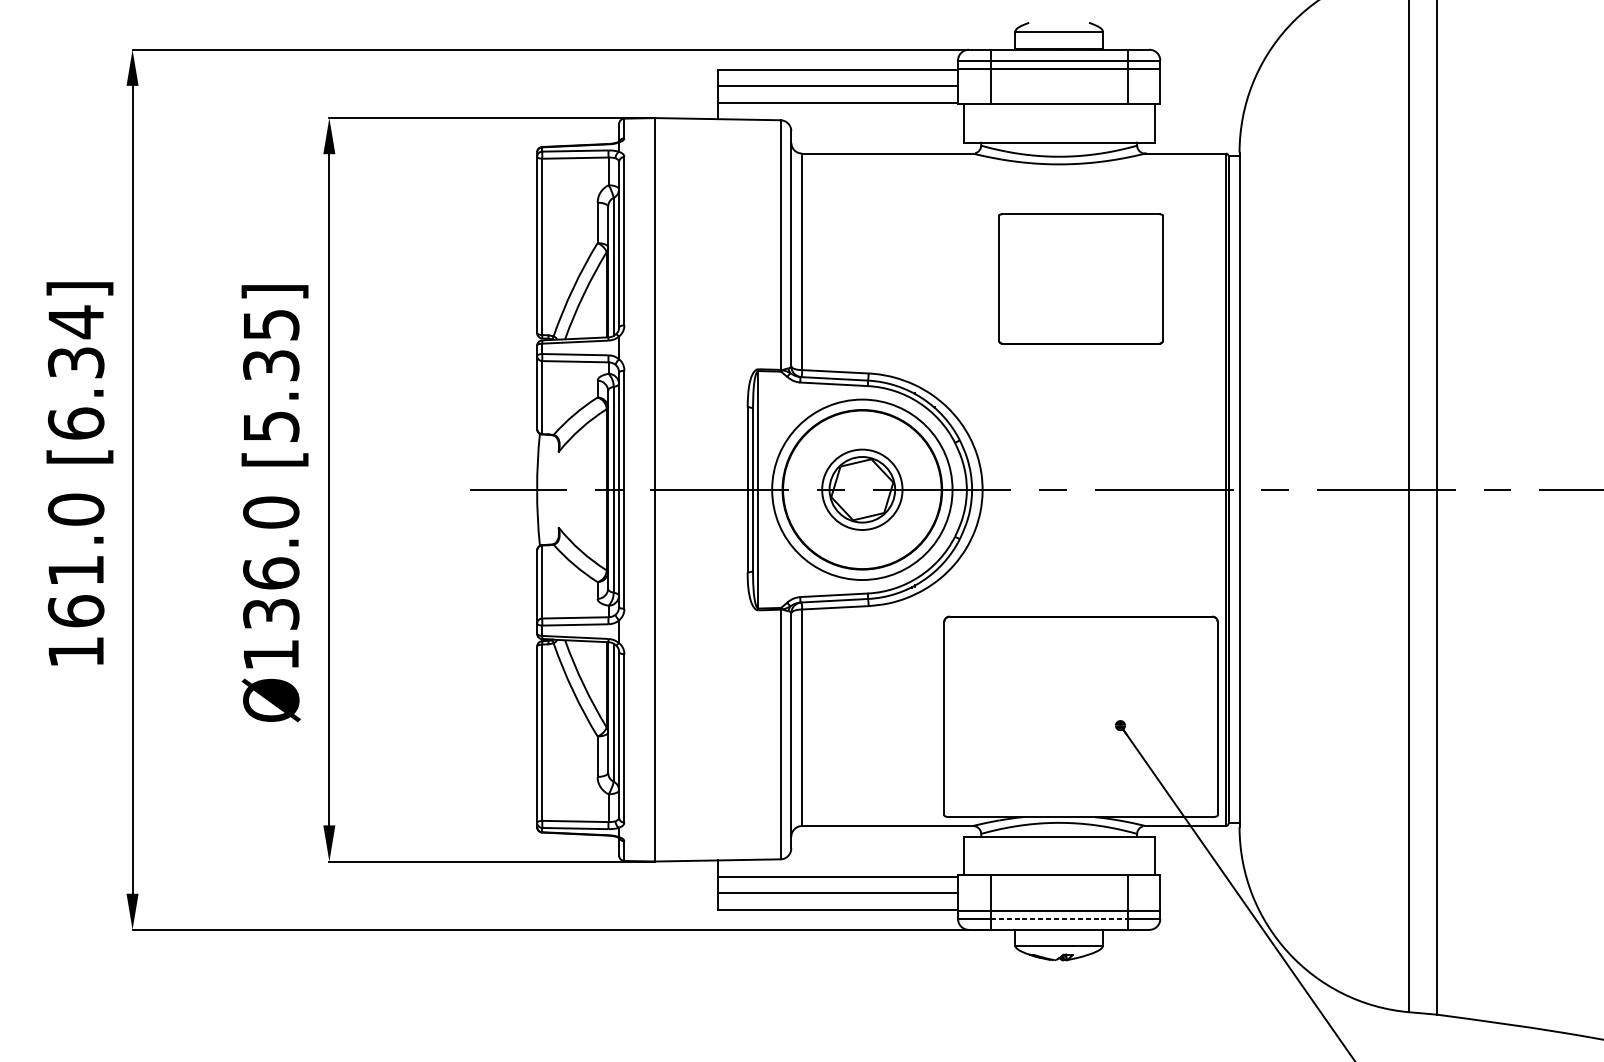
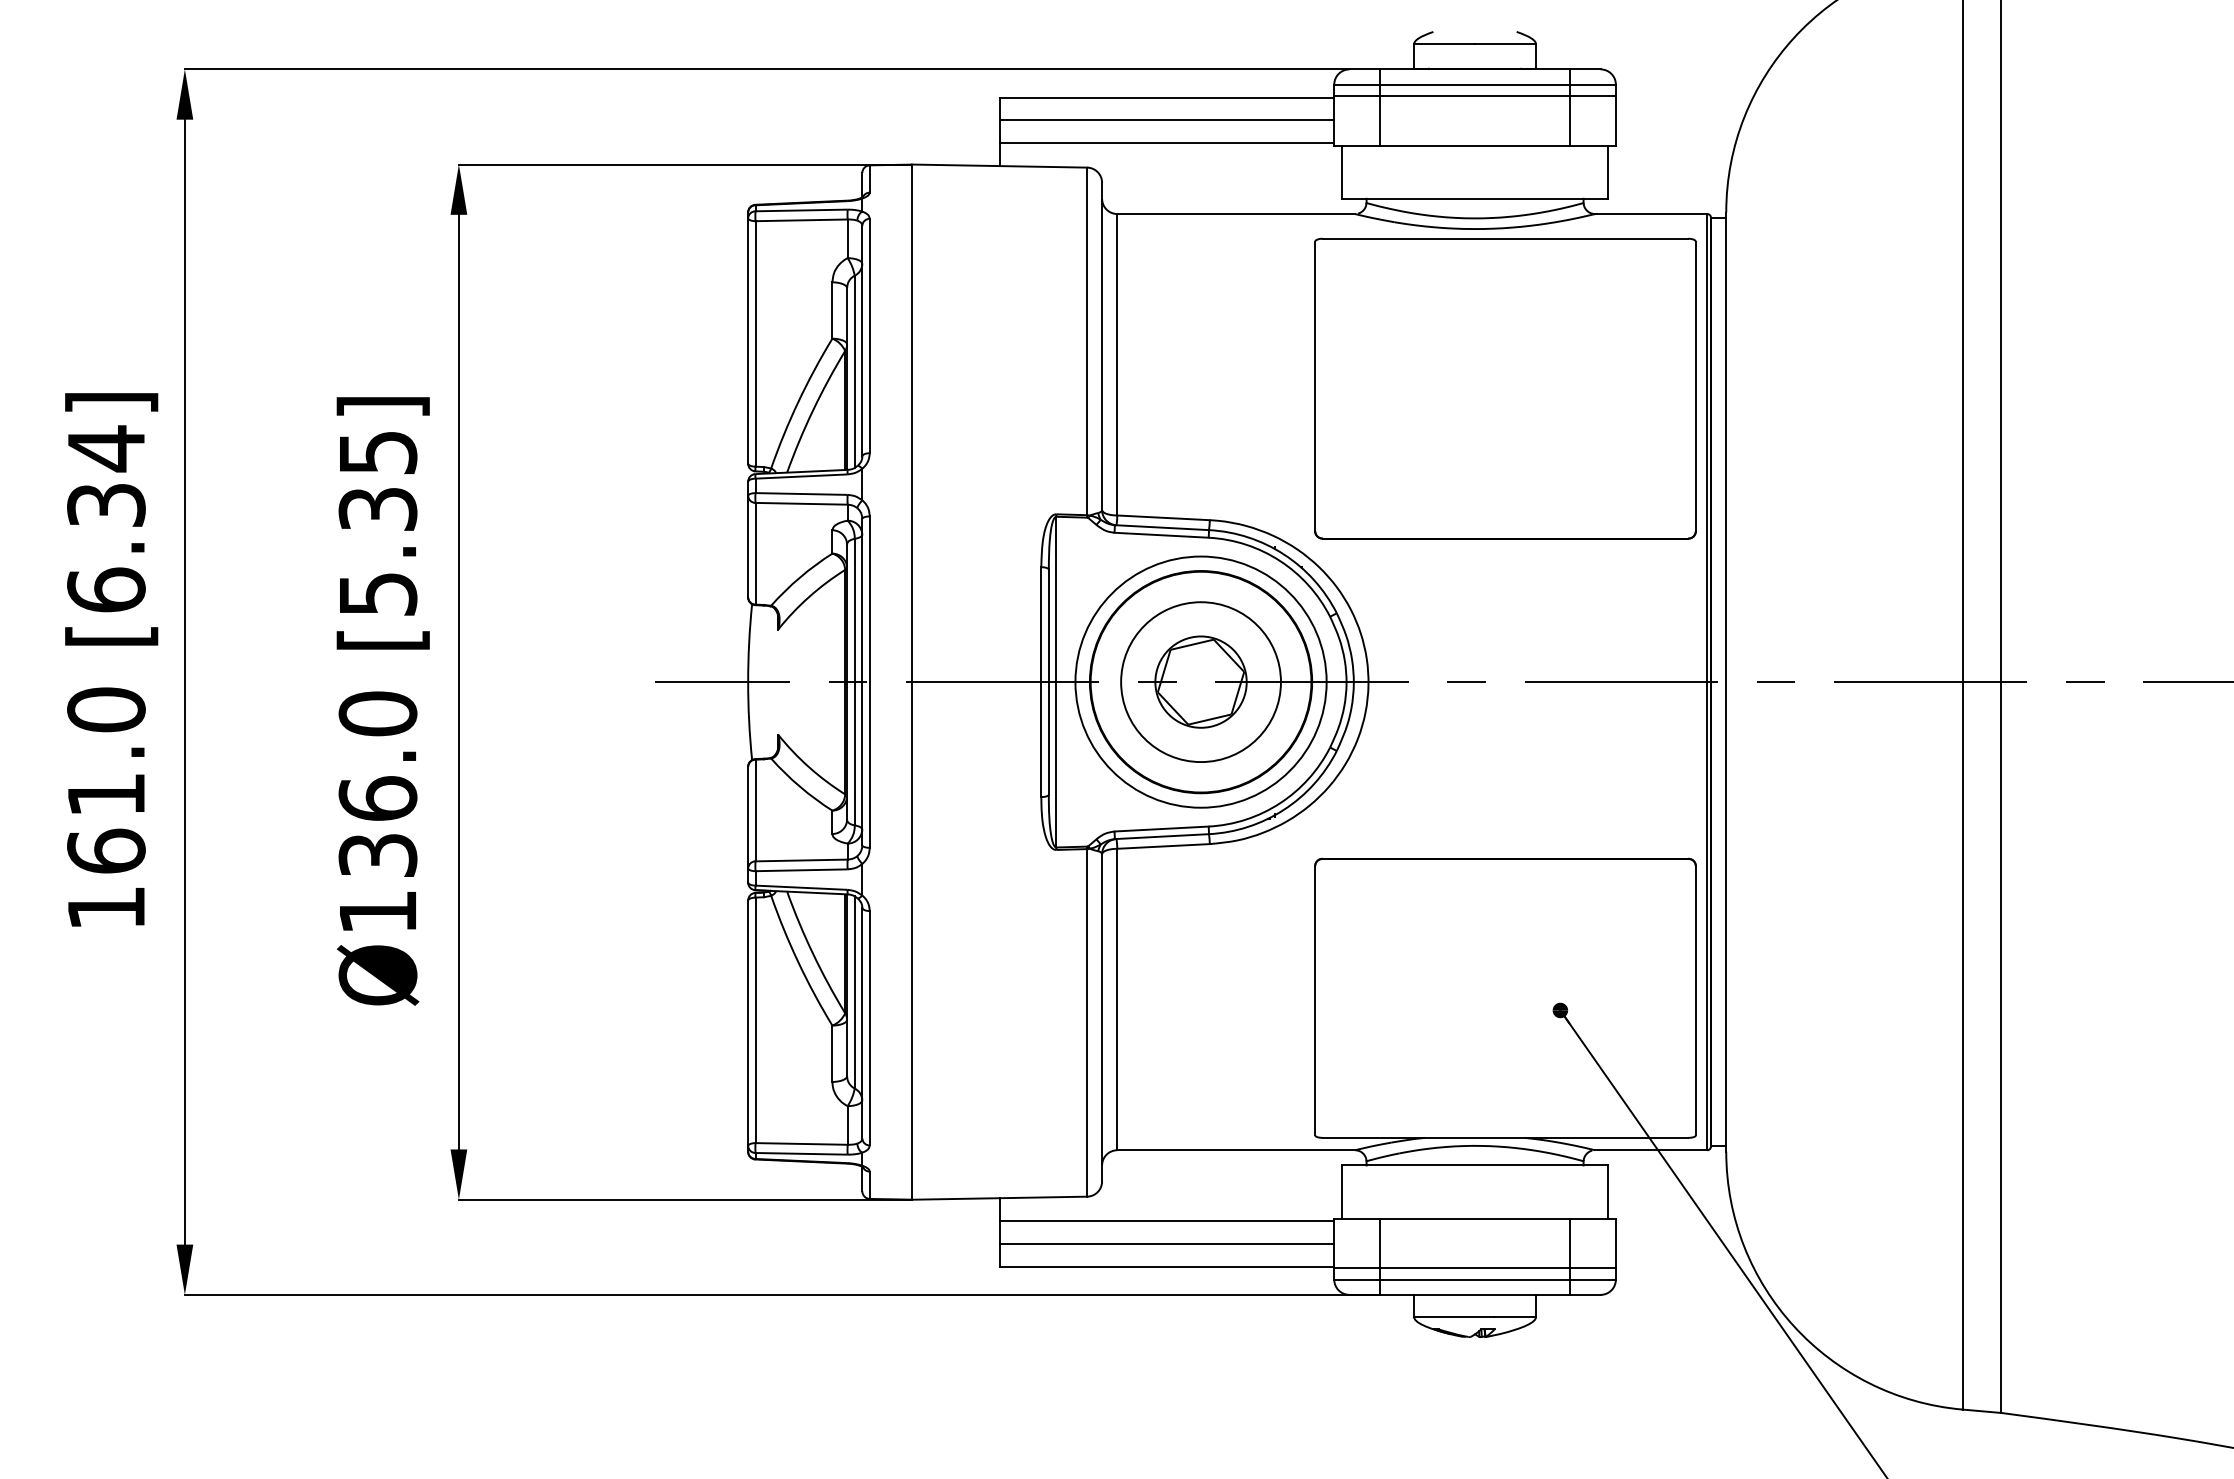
part: (1081, 278) -> (1505, 388), size x1.67
circle: (861, 490) -> (1200, 682), size x1.43
line: (1059, 918) -> (1475, 1279), dashed -> solid

